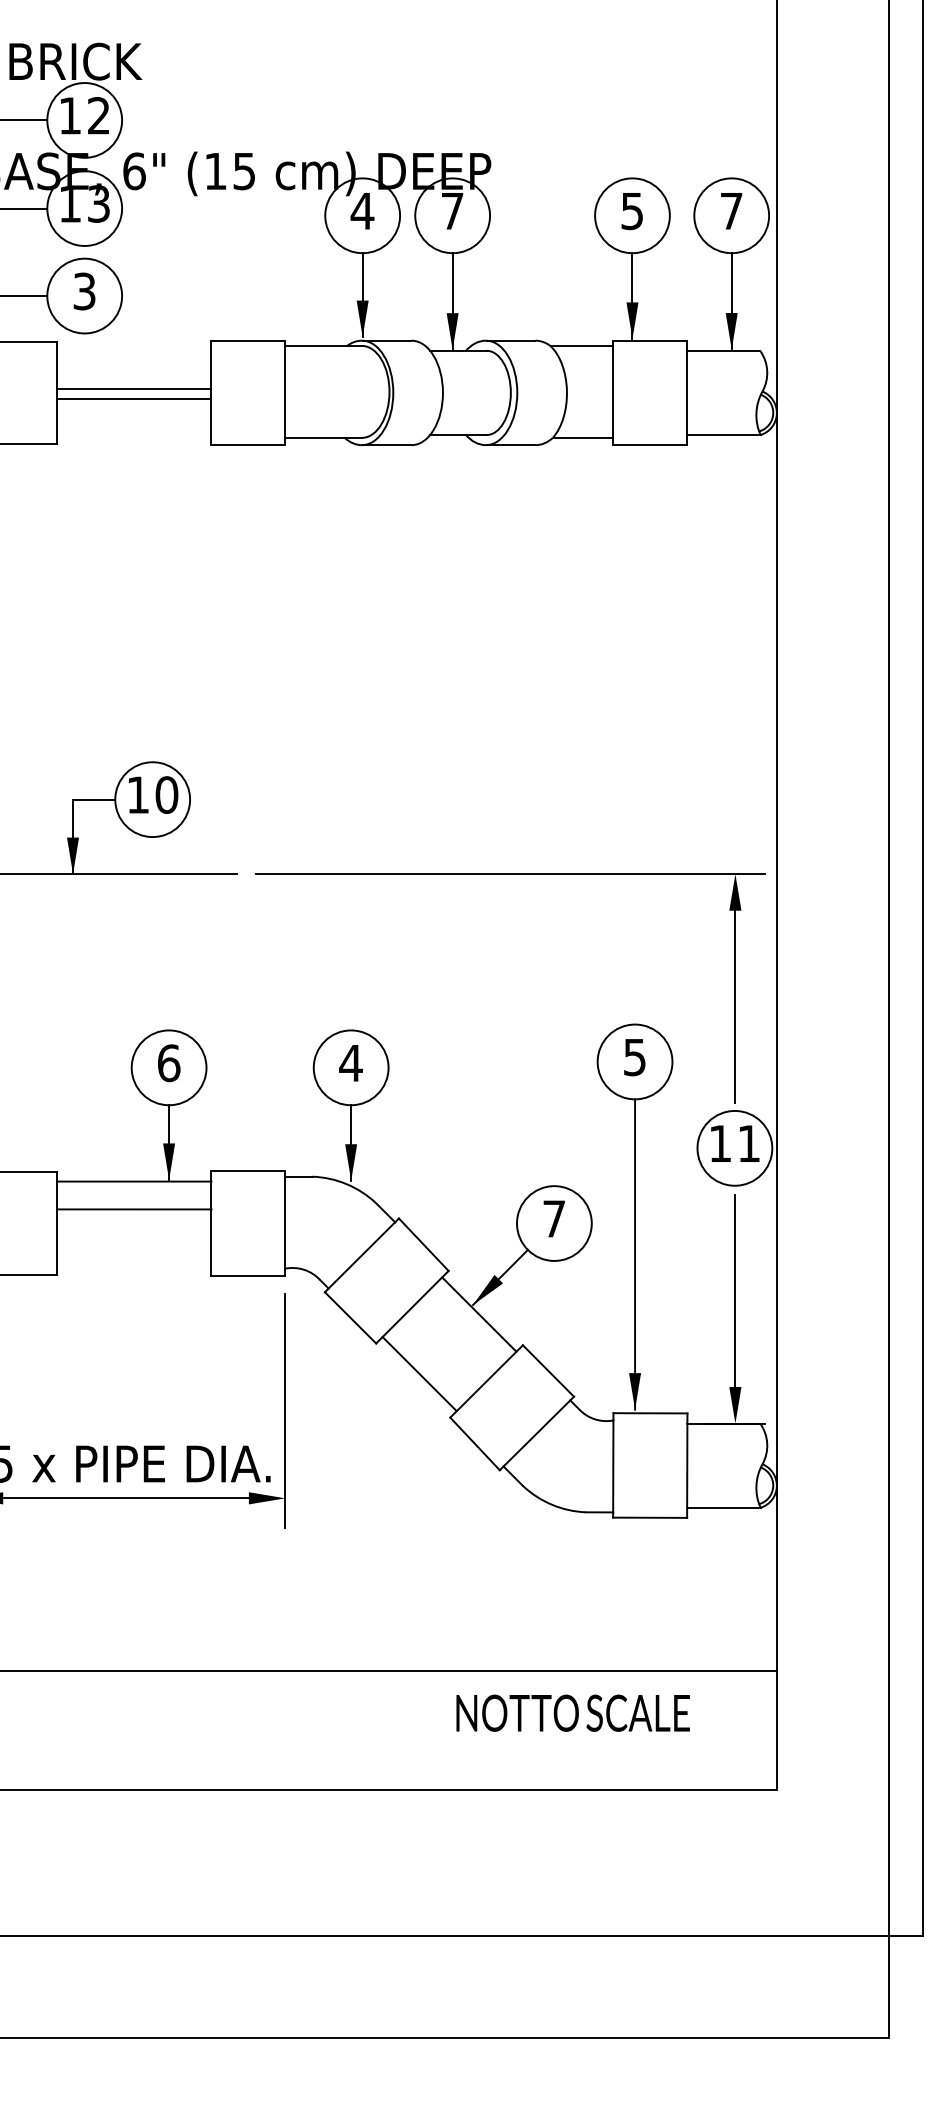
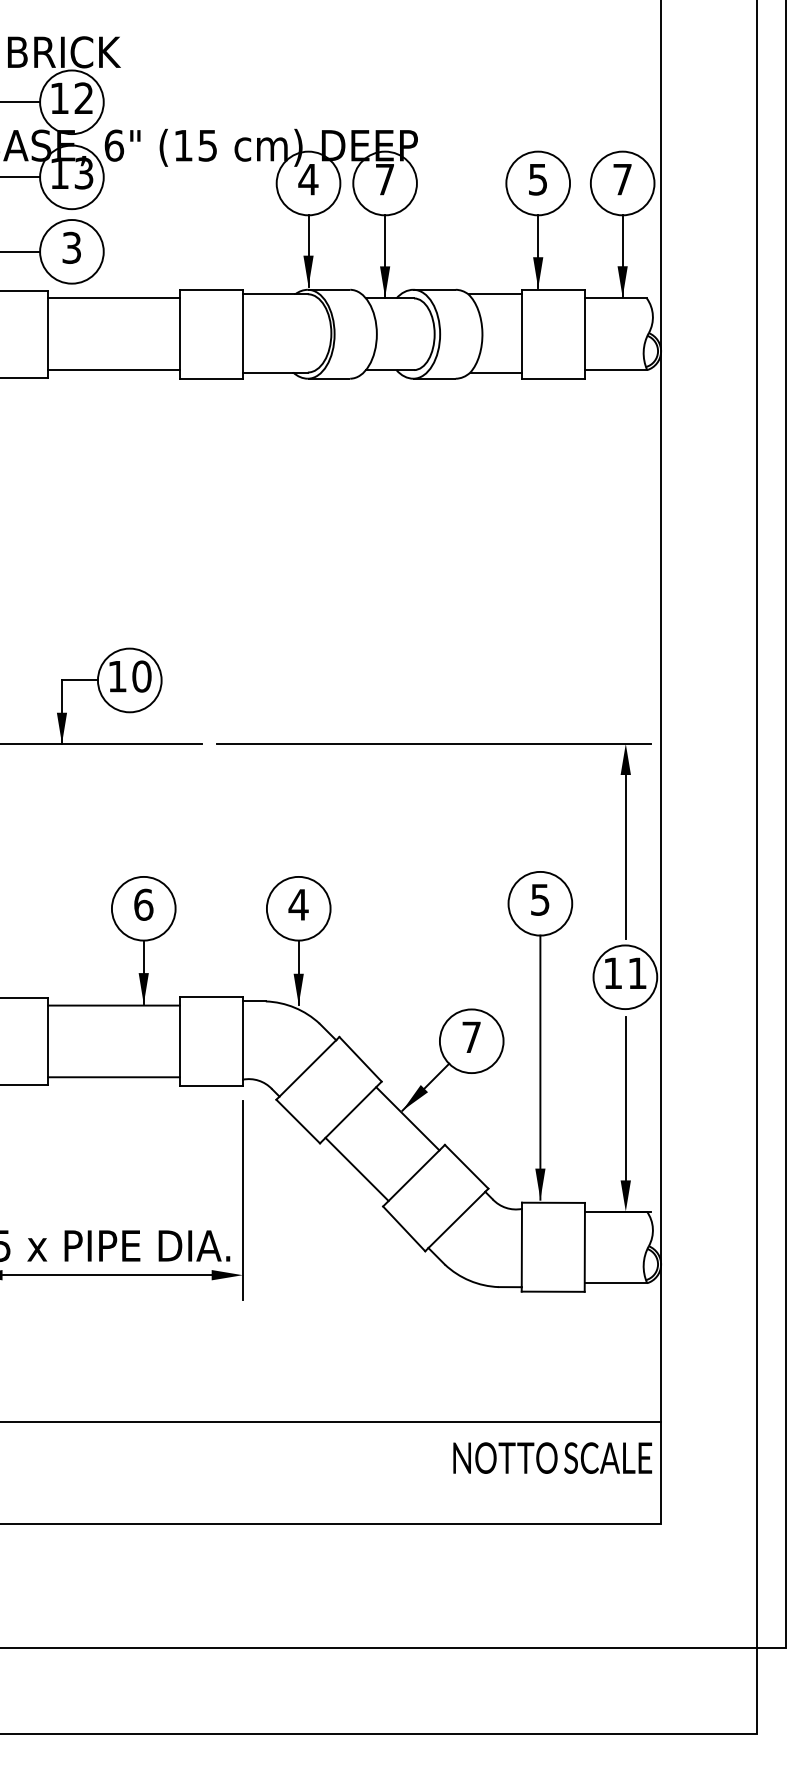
line: (133, 389) -> (113, 370), moved
line: (133, 399) -> (113, 298), moved
line: (133, 1209) -> (113, 1077), moved
text: (572, 1712) -> (552, 1457), moved

